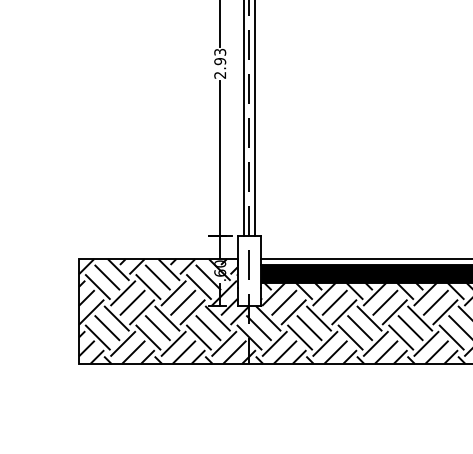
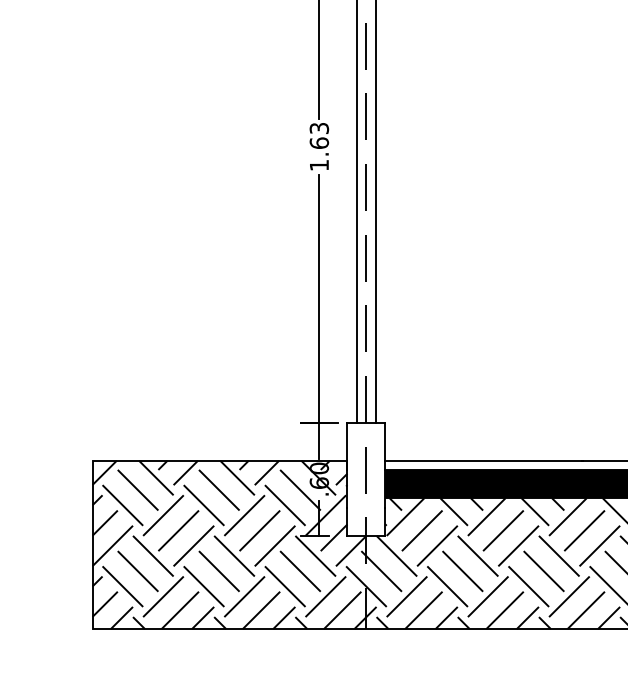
text: (220, 67) -> (319, 152), 2.93 -> 1.63

